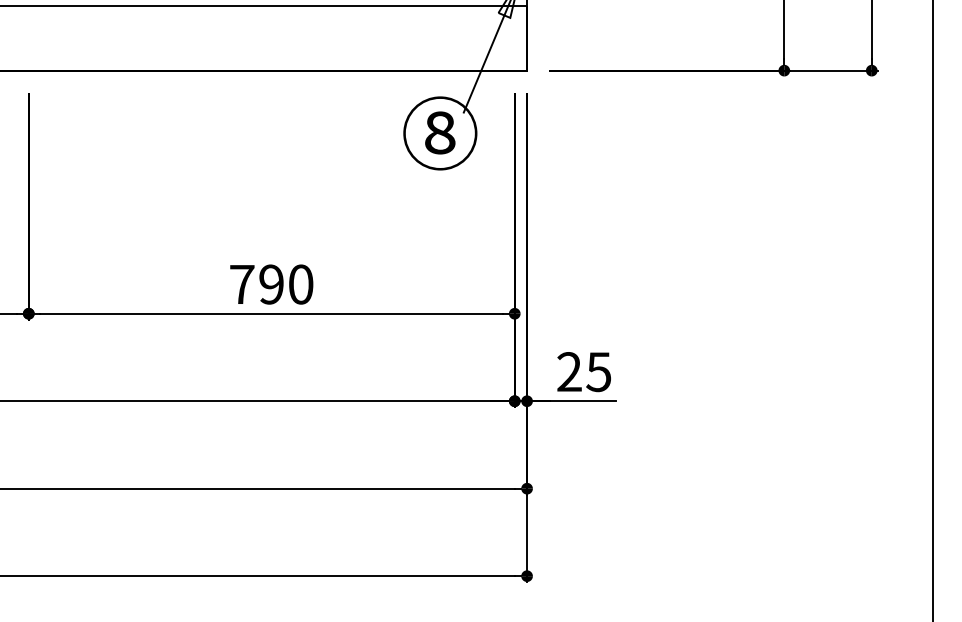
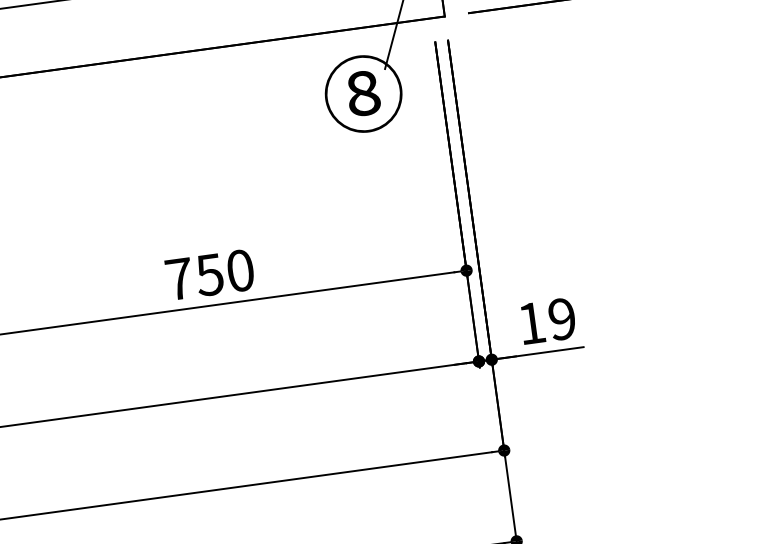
text: (270, 284) -> (208, 275), 790 -> 750
text: (584, 372) -> (547, 321), 25 -> 19

